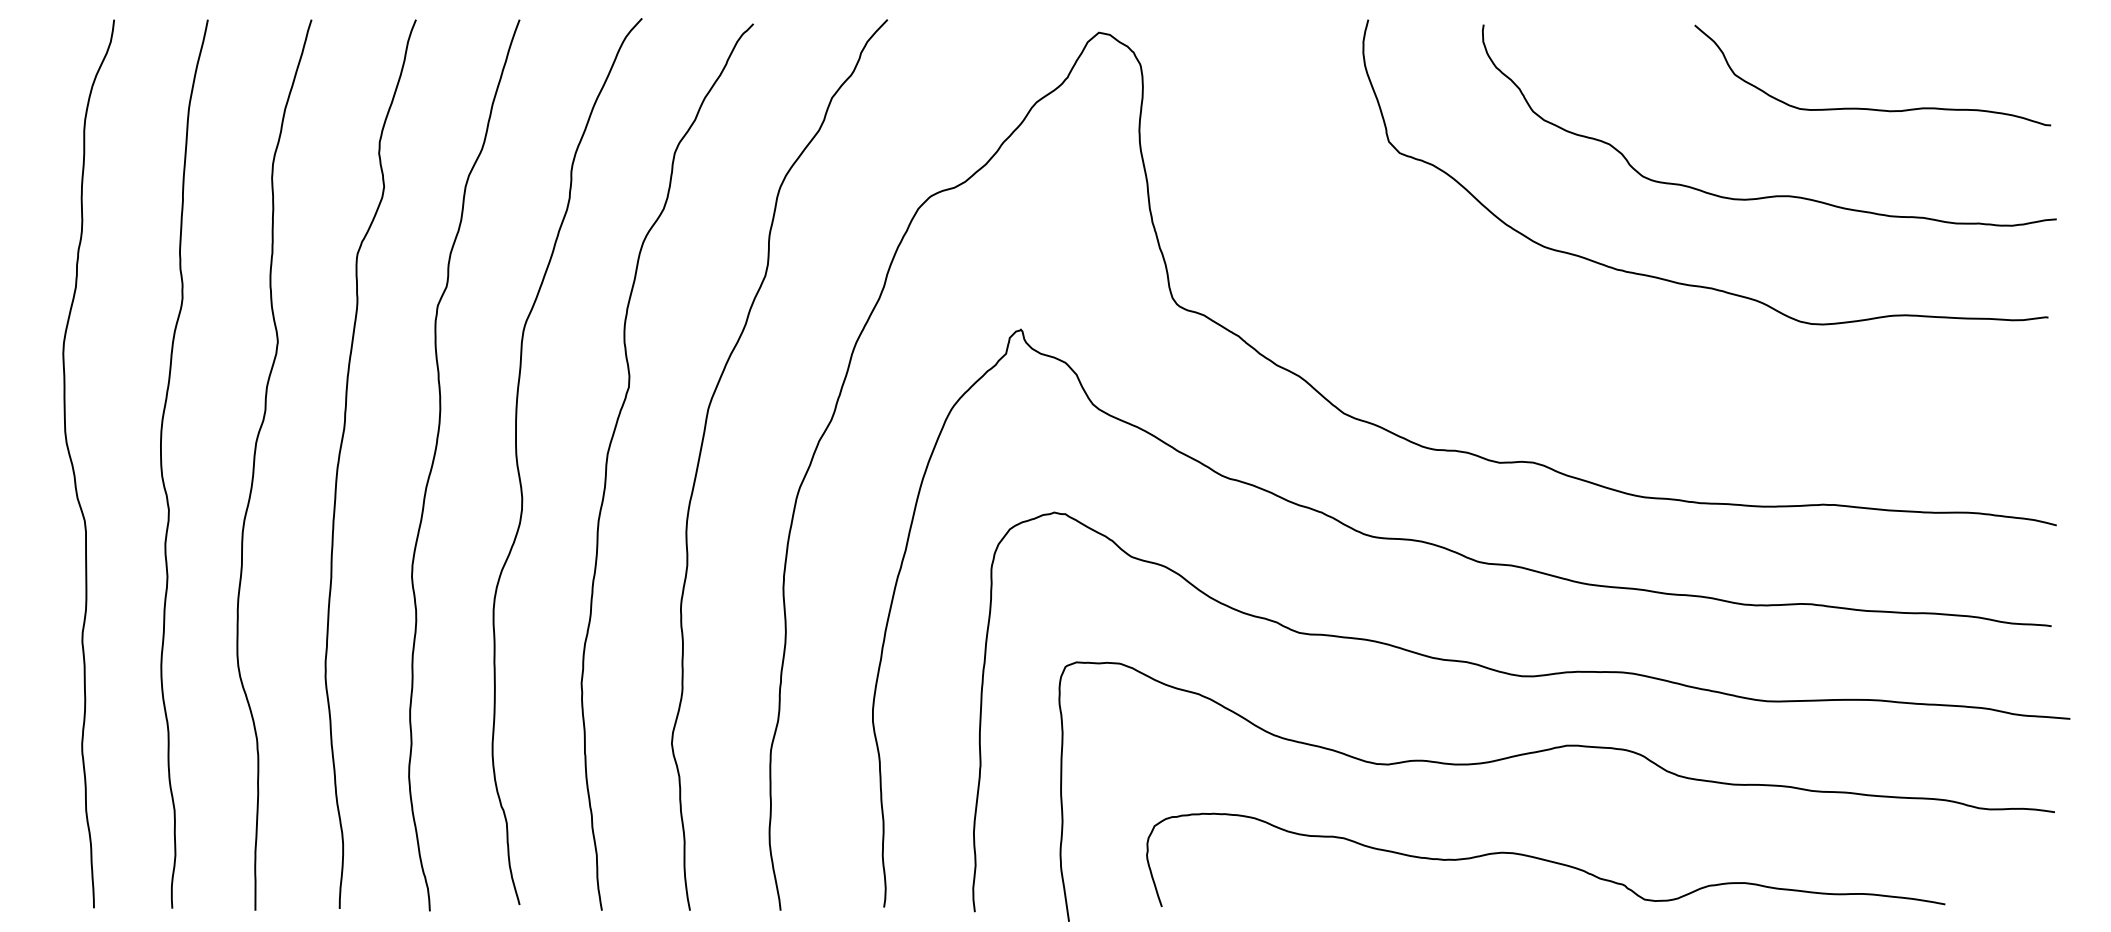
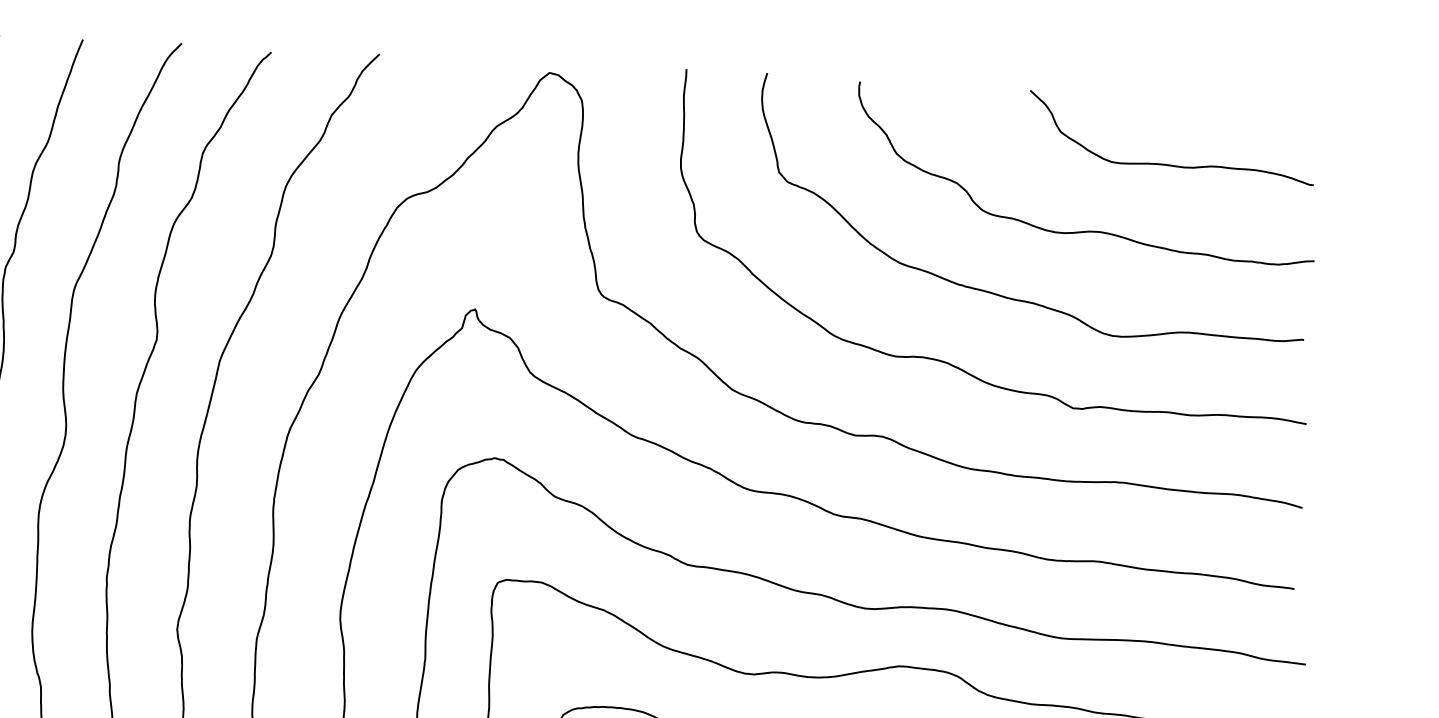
curve: (1611, 367) -> (949, 363), added

